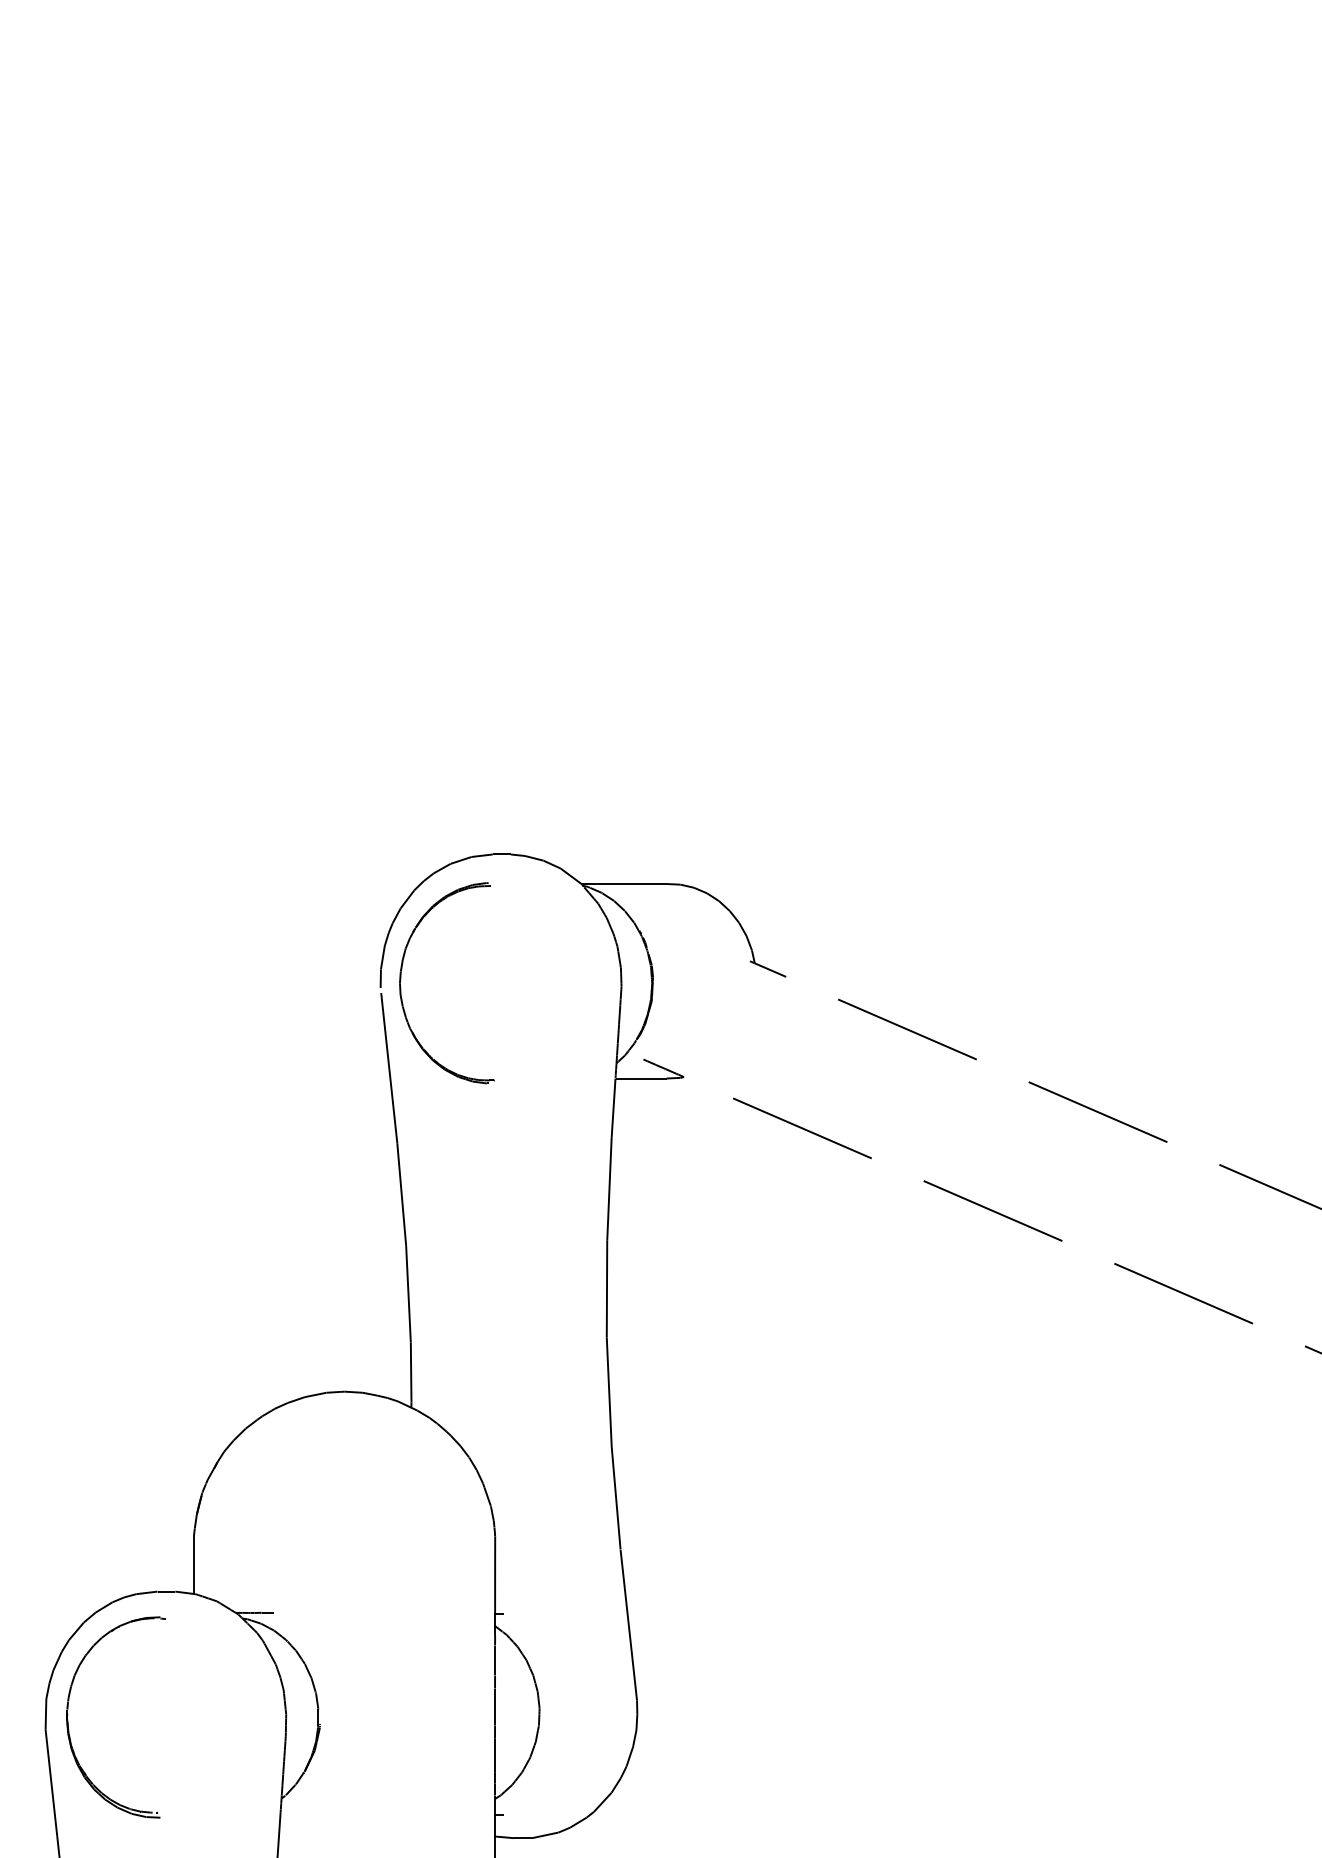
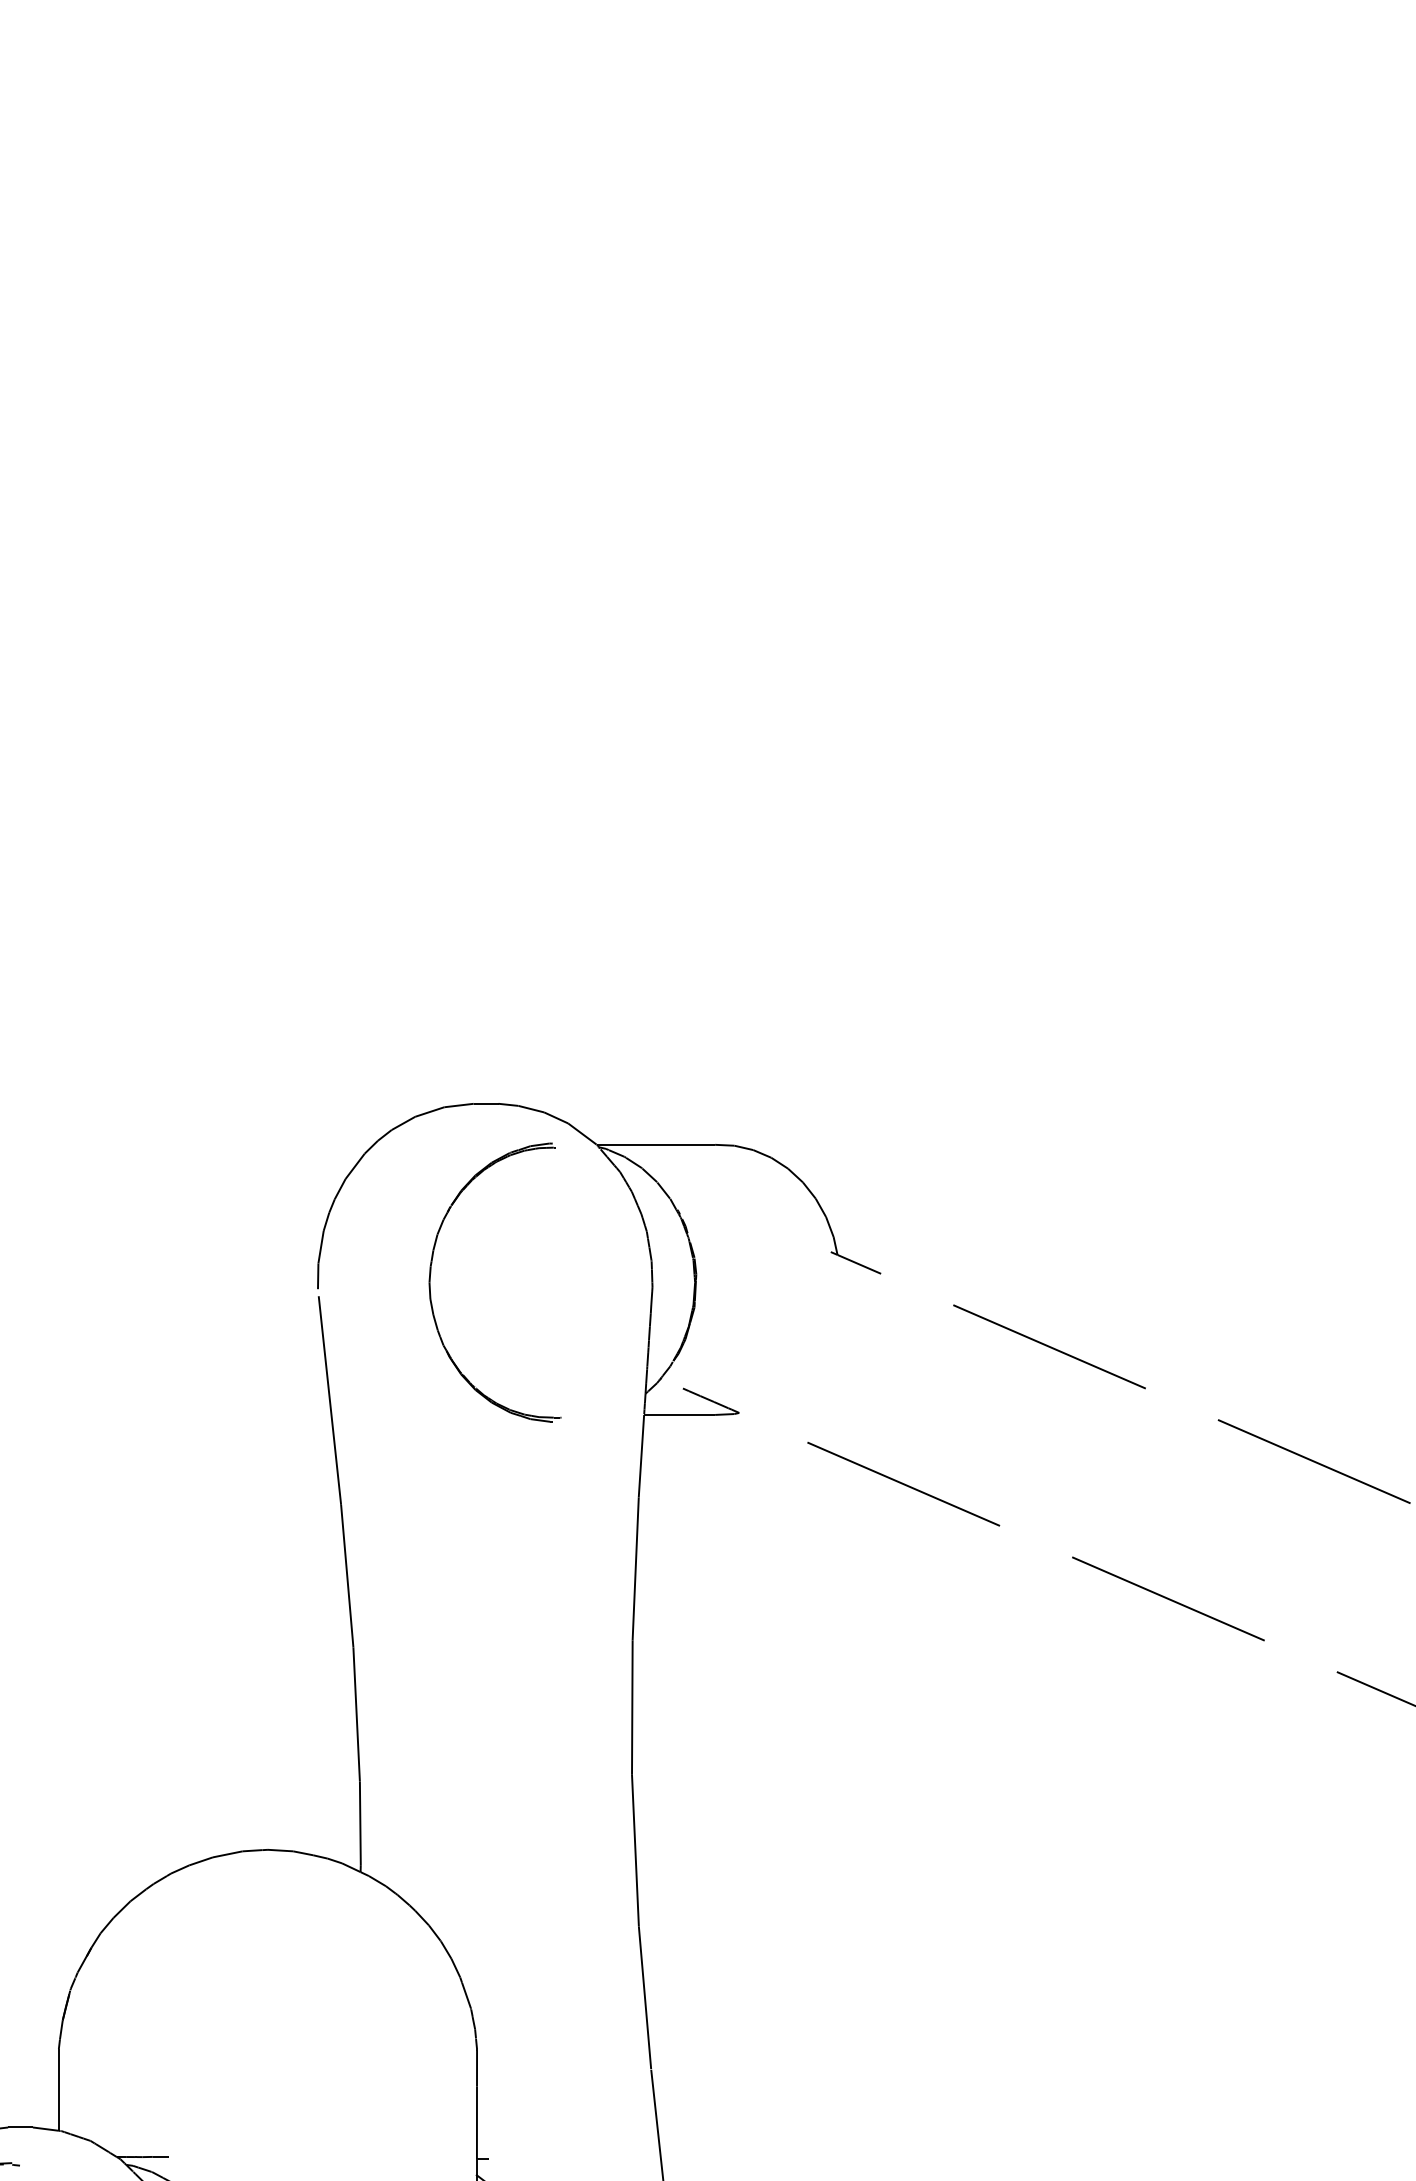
part: (401, 980) -> (431, 1278), moved

